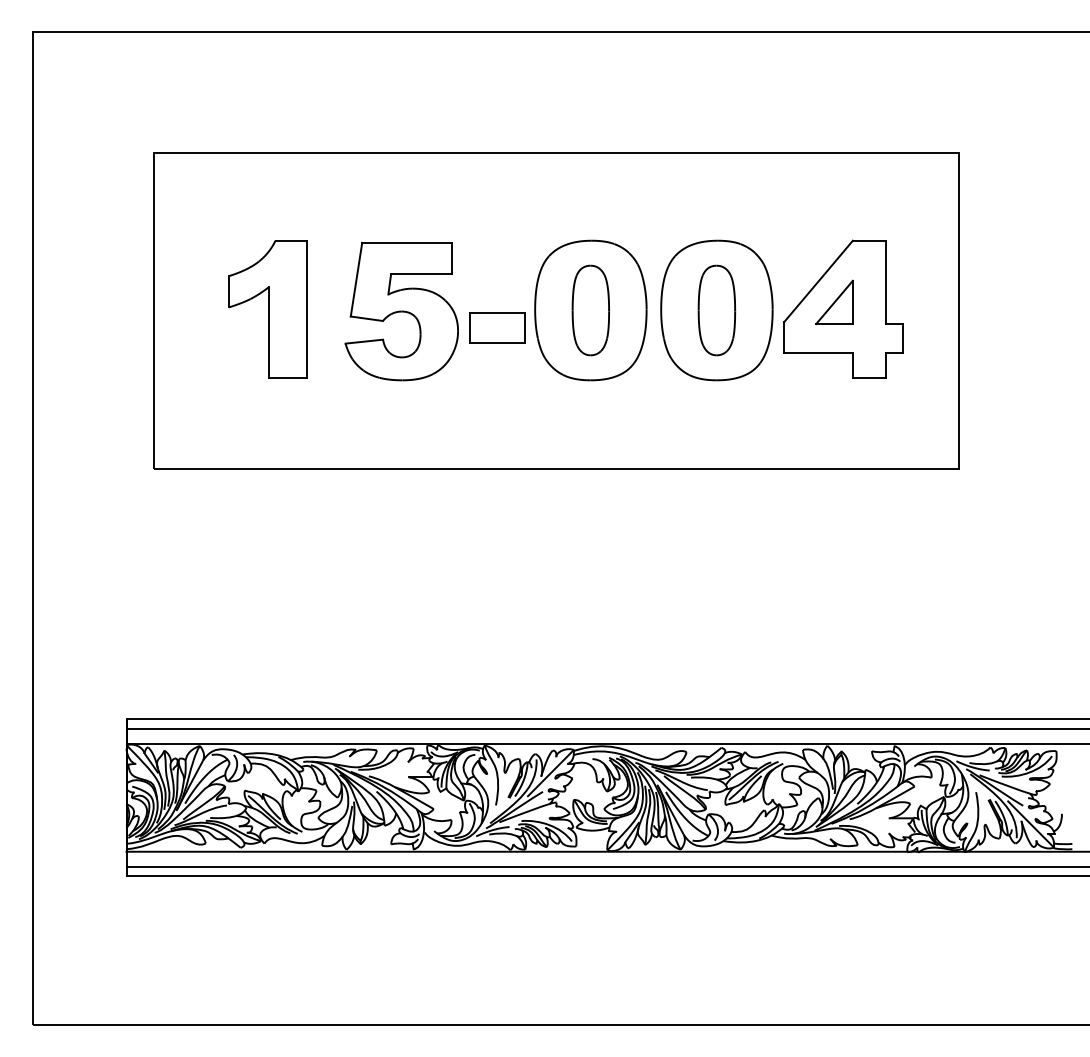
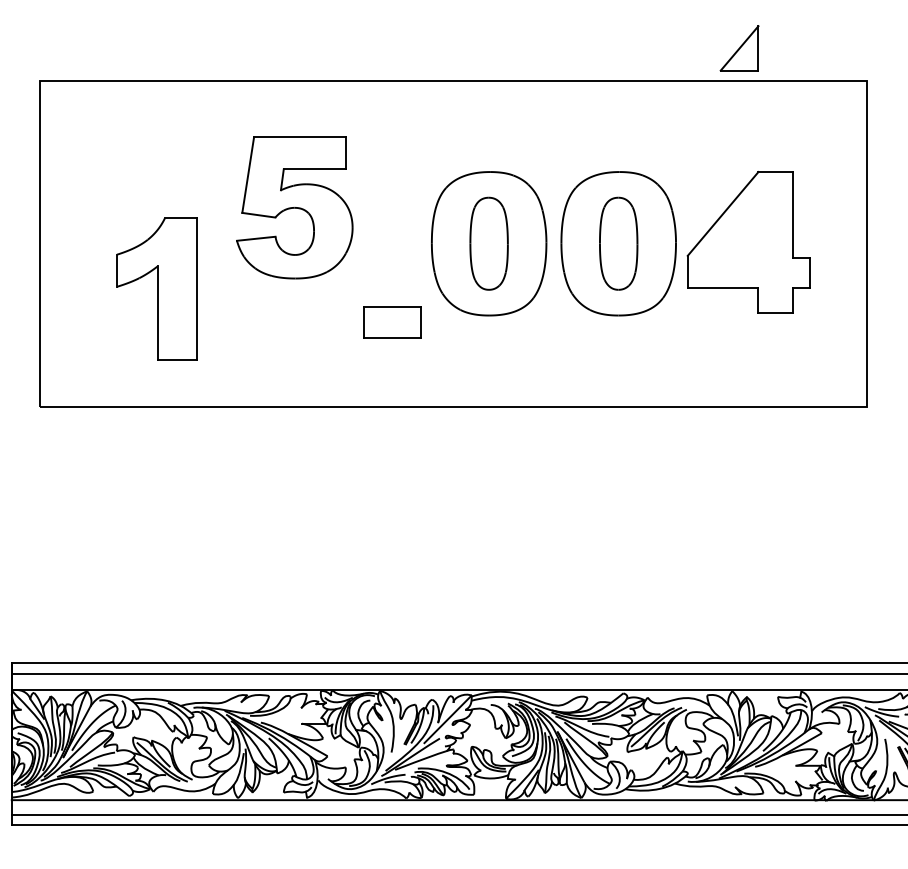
part: (834, 302) -> (739, 48), moved
part: (267, 309) -> (156, 288), moved
part: (401, 311) -> (294, 207), moved
part: (497, 327) -> (393, 321), moved

